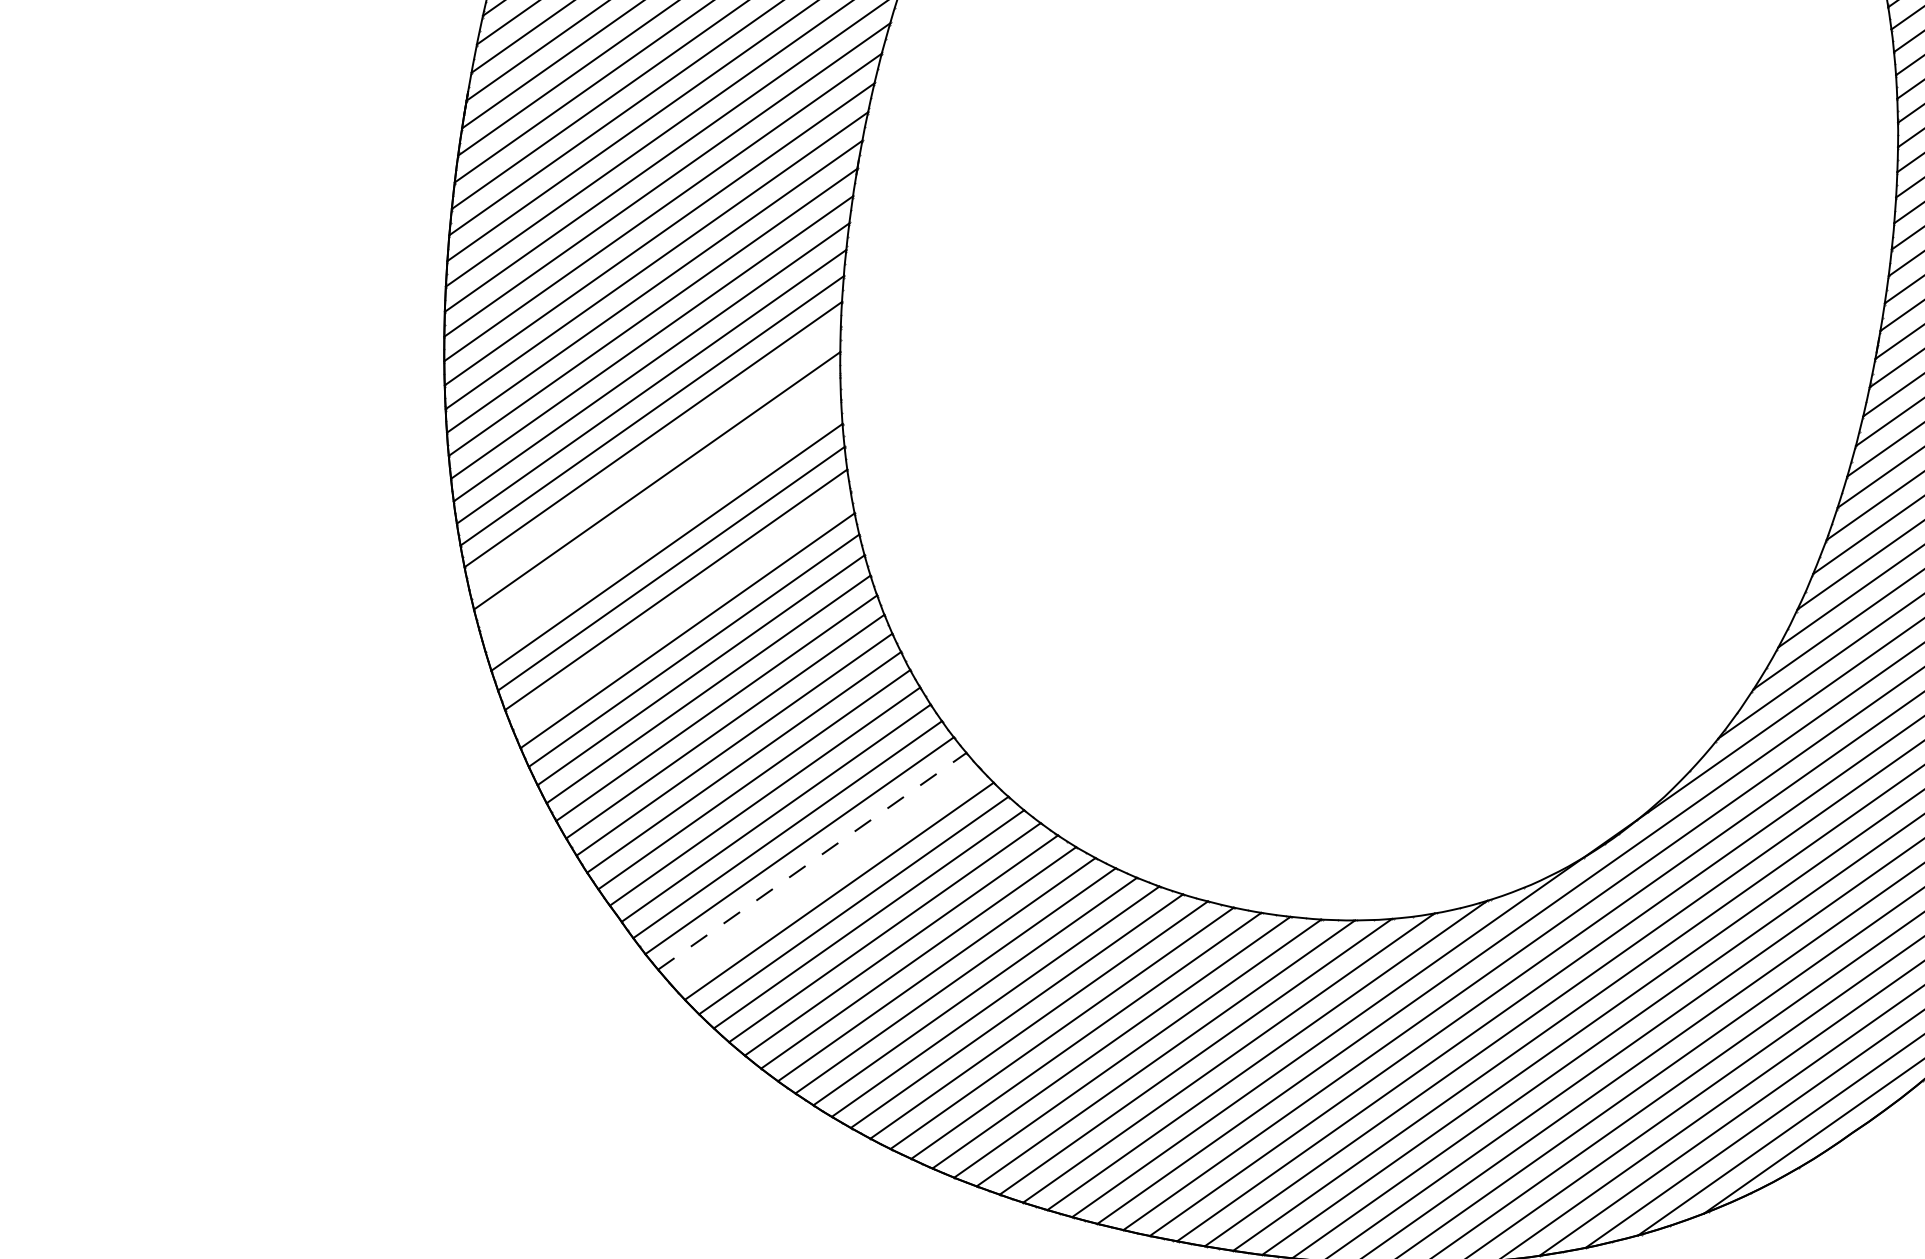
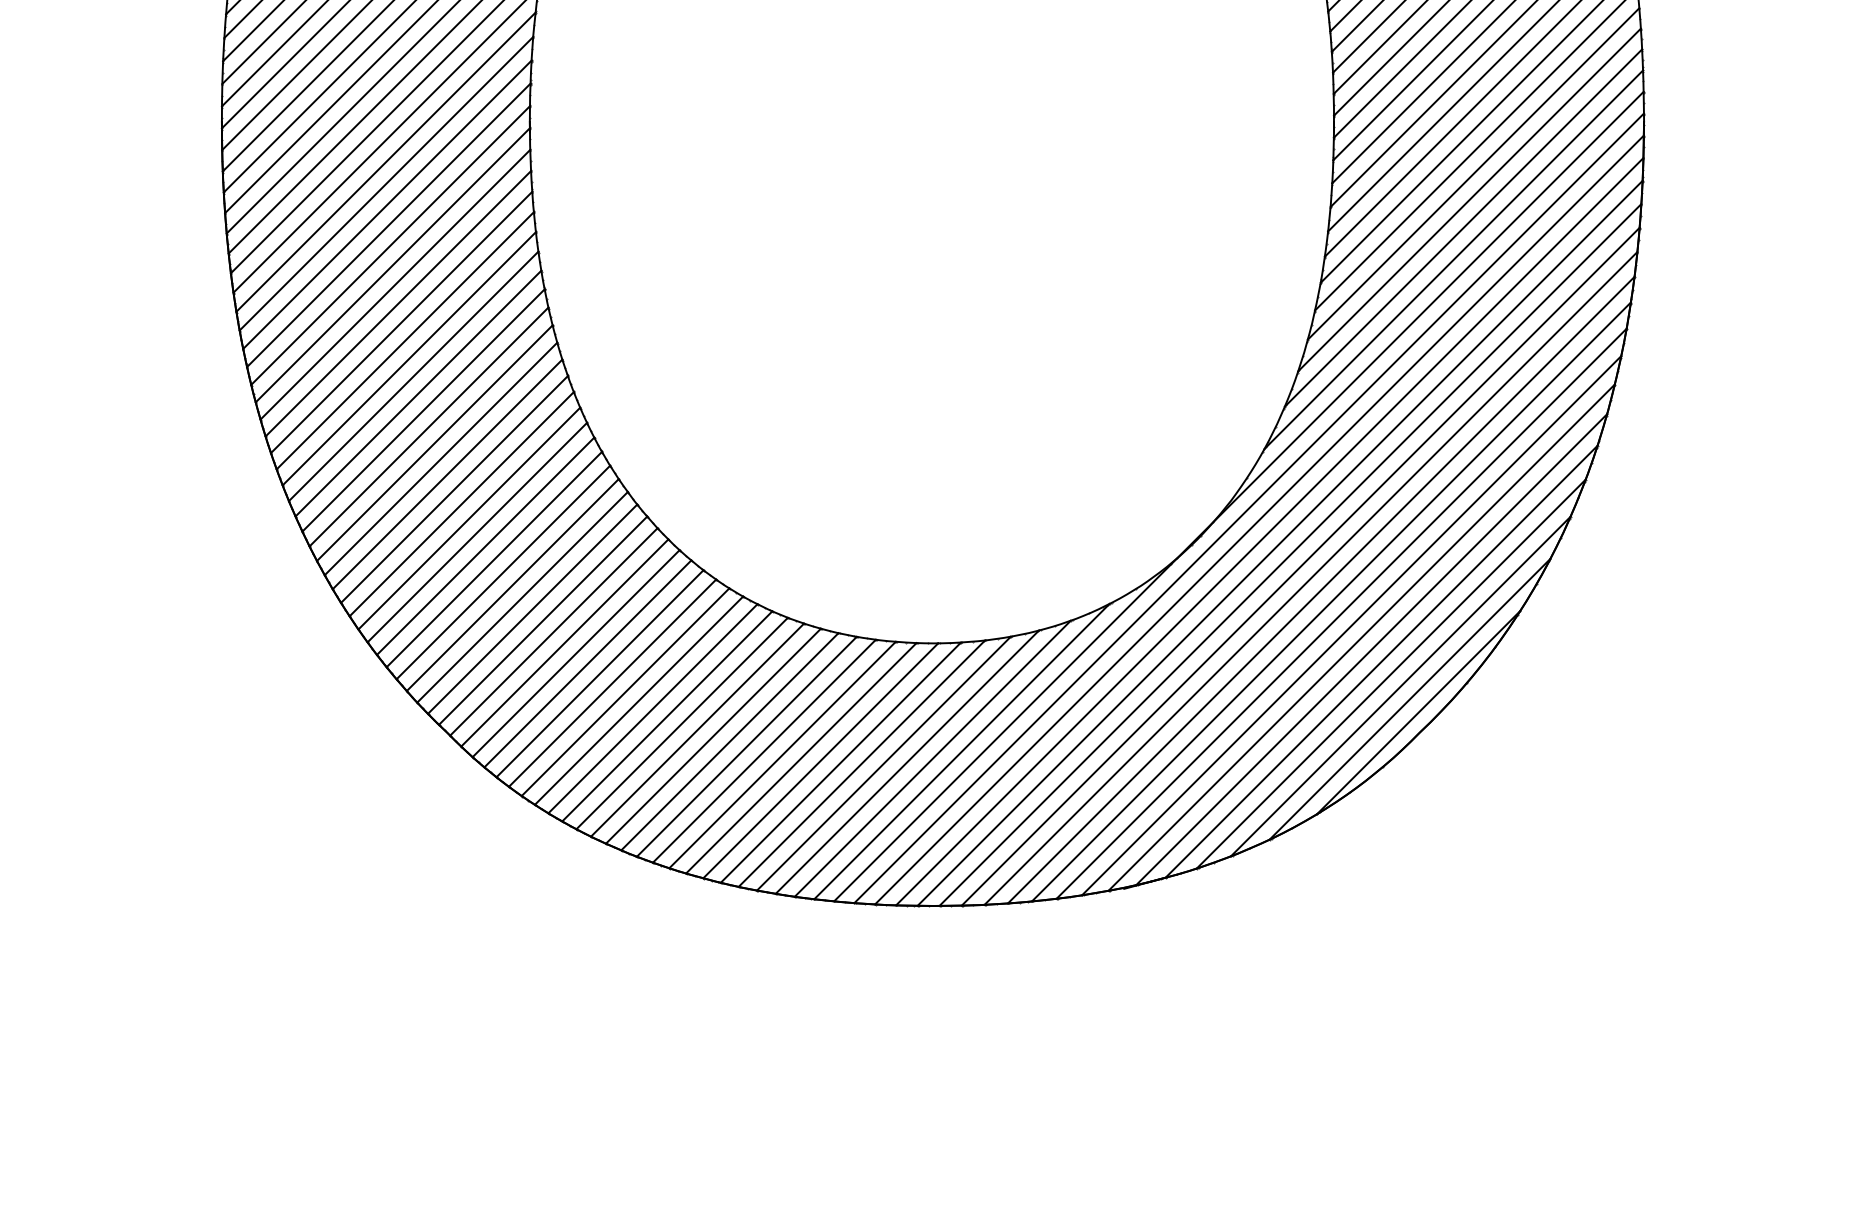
line: (654, 458) -> (413, 376), added
line: (659, 503) -> (423, 410), added
line: (662, 524) -> (428, 426), added
line: (681, 610) -> (454, 489), added
line: (813, 860) -> (588, 663), dashed -> solid
line: (824, 876) -> (599, 673), added

